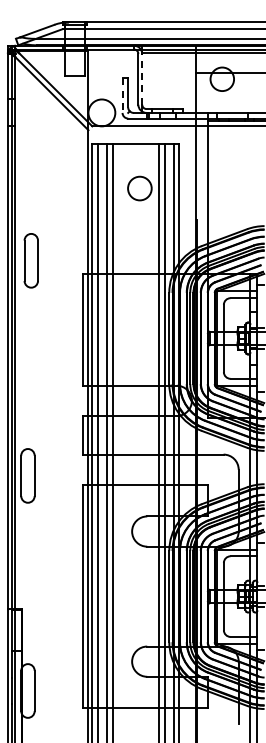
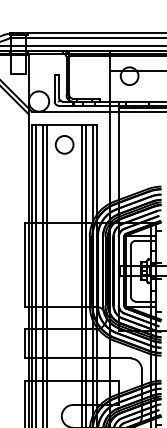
line: (142, 78) -> (69, 75), dashed -> solid
line: (122, 96) -> (54, 89), dashed -> solid
circle: (139, 188) -> (64, 144), moved

